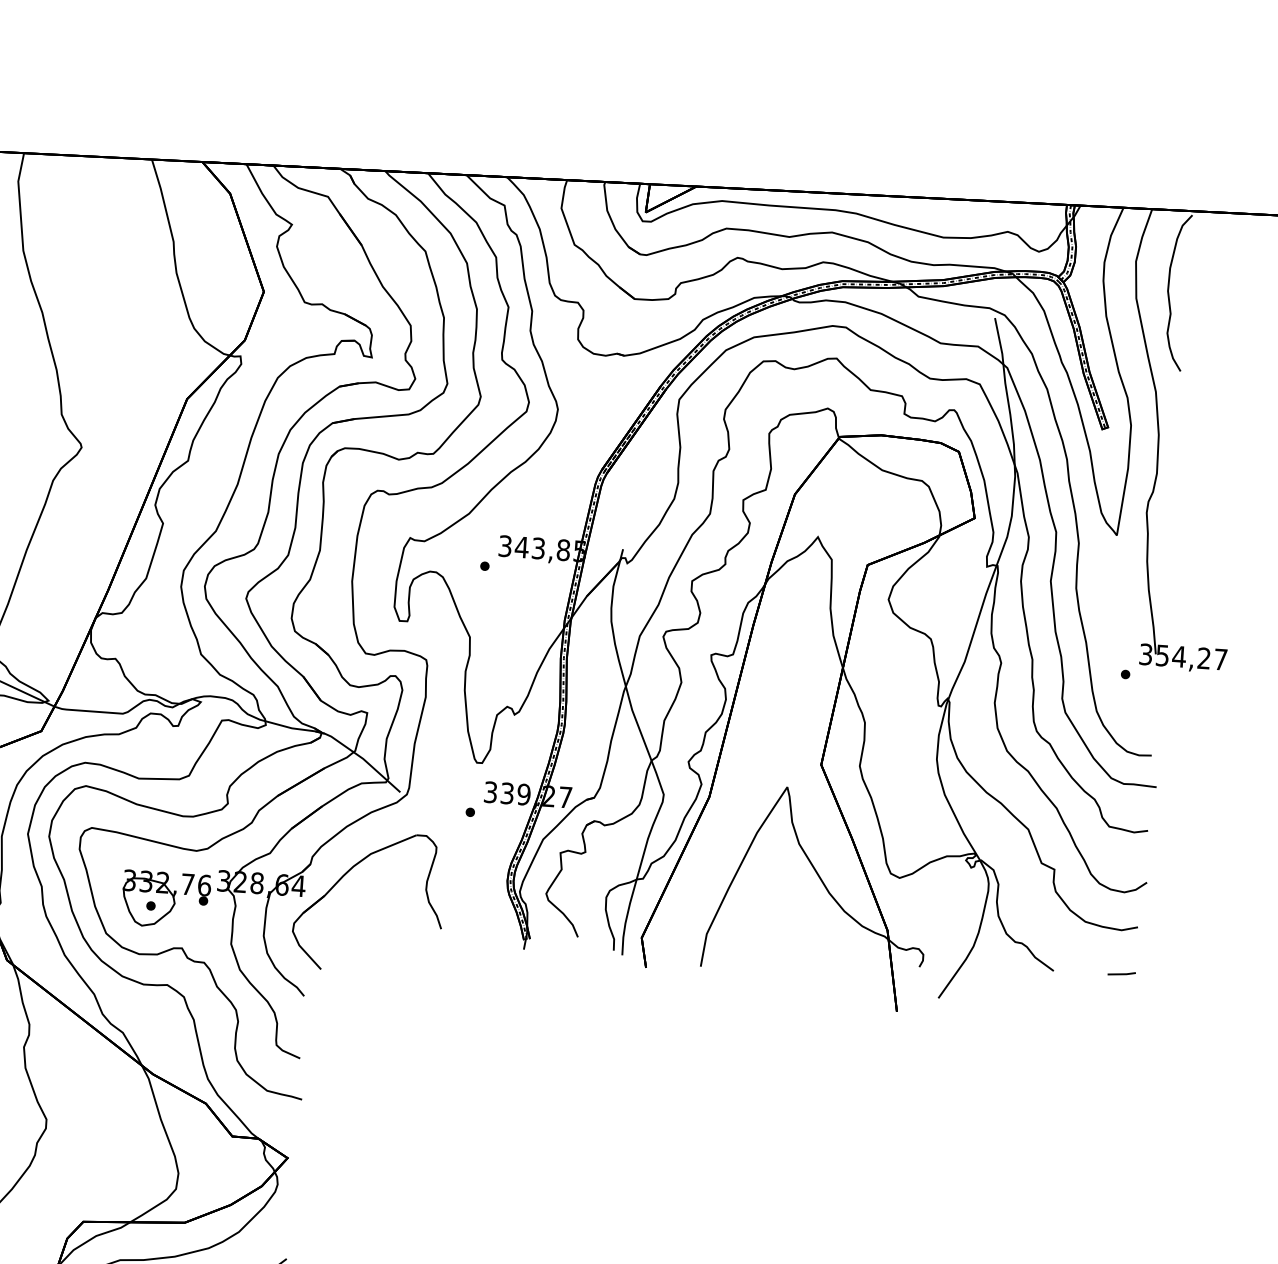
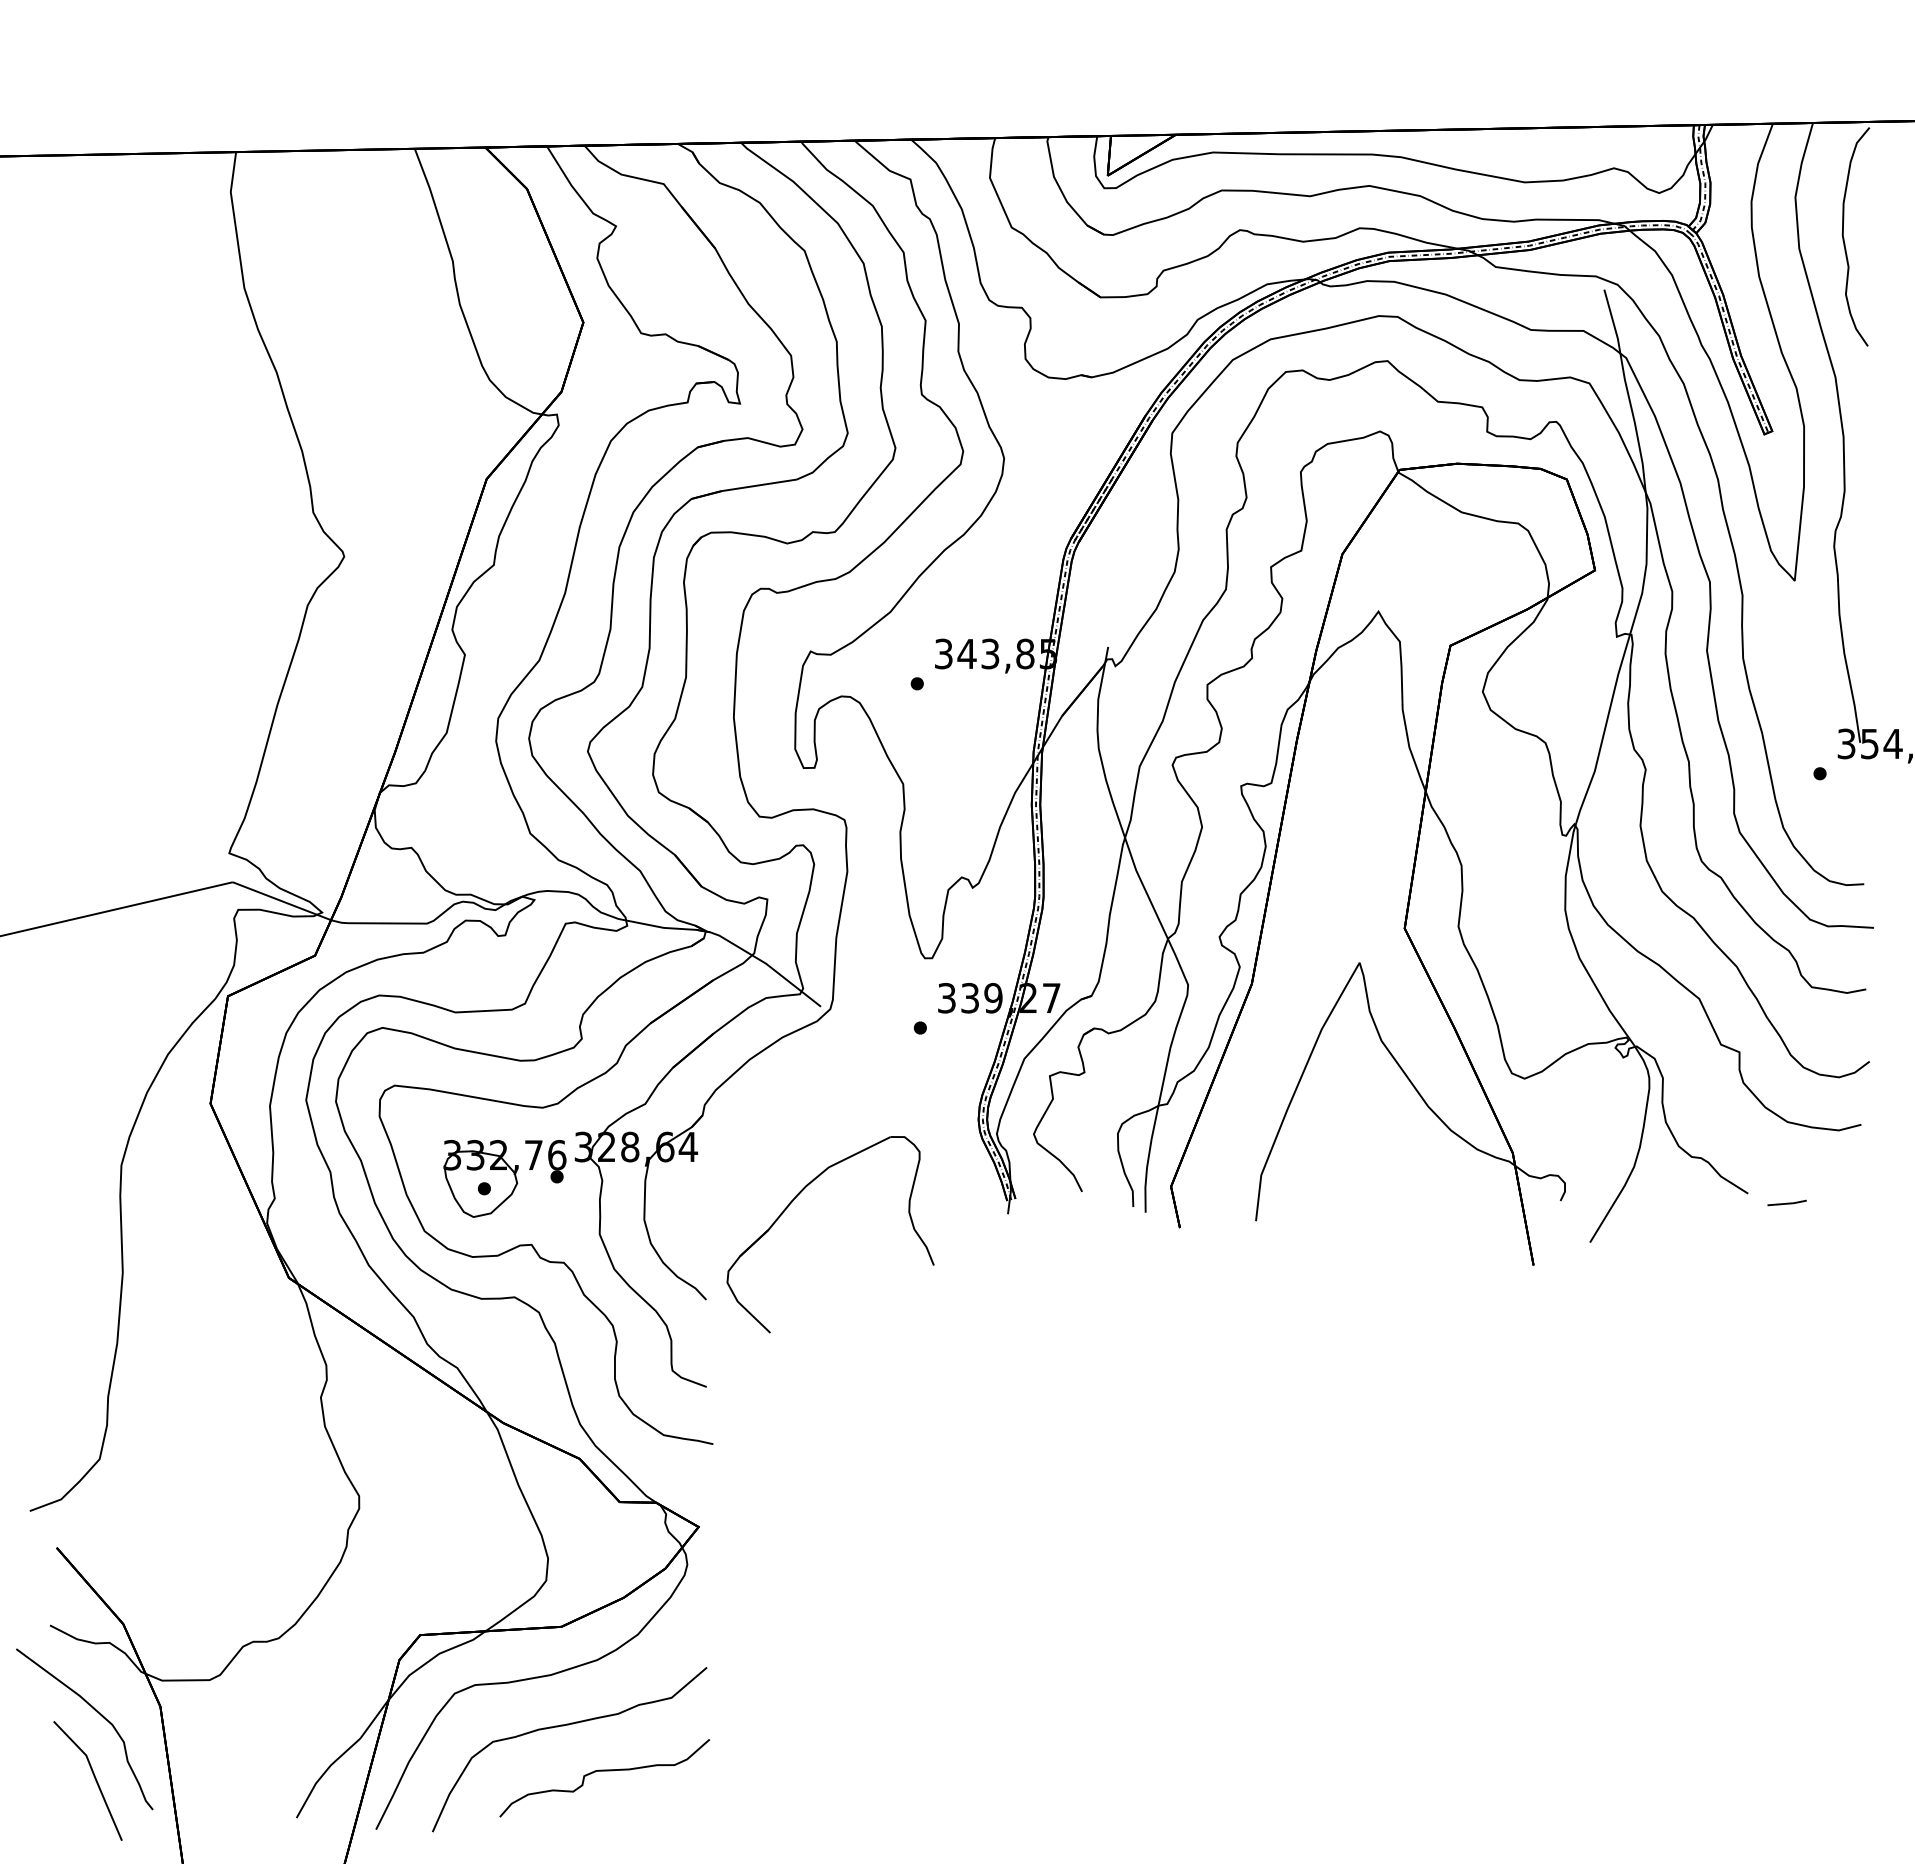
part: (344, 876) -> (793, 1201), moved
line: (1121, 973) -> (1786, 1202), moved

